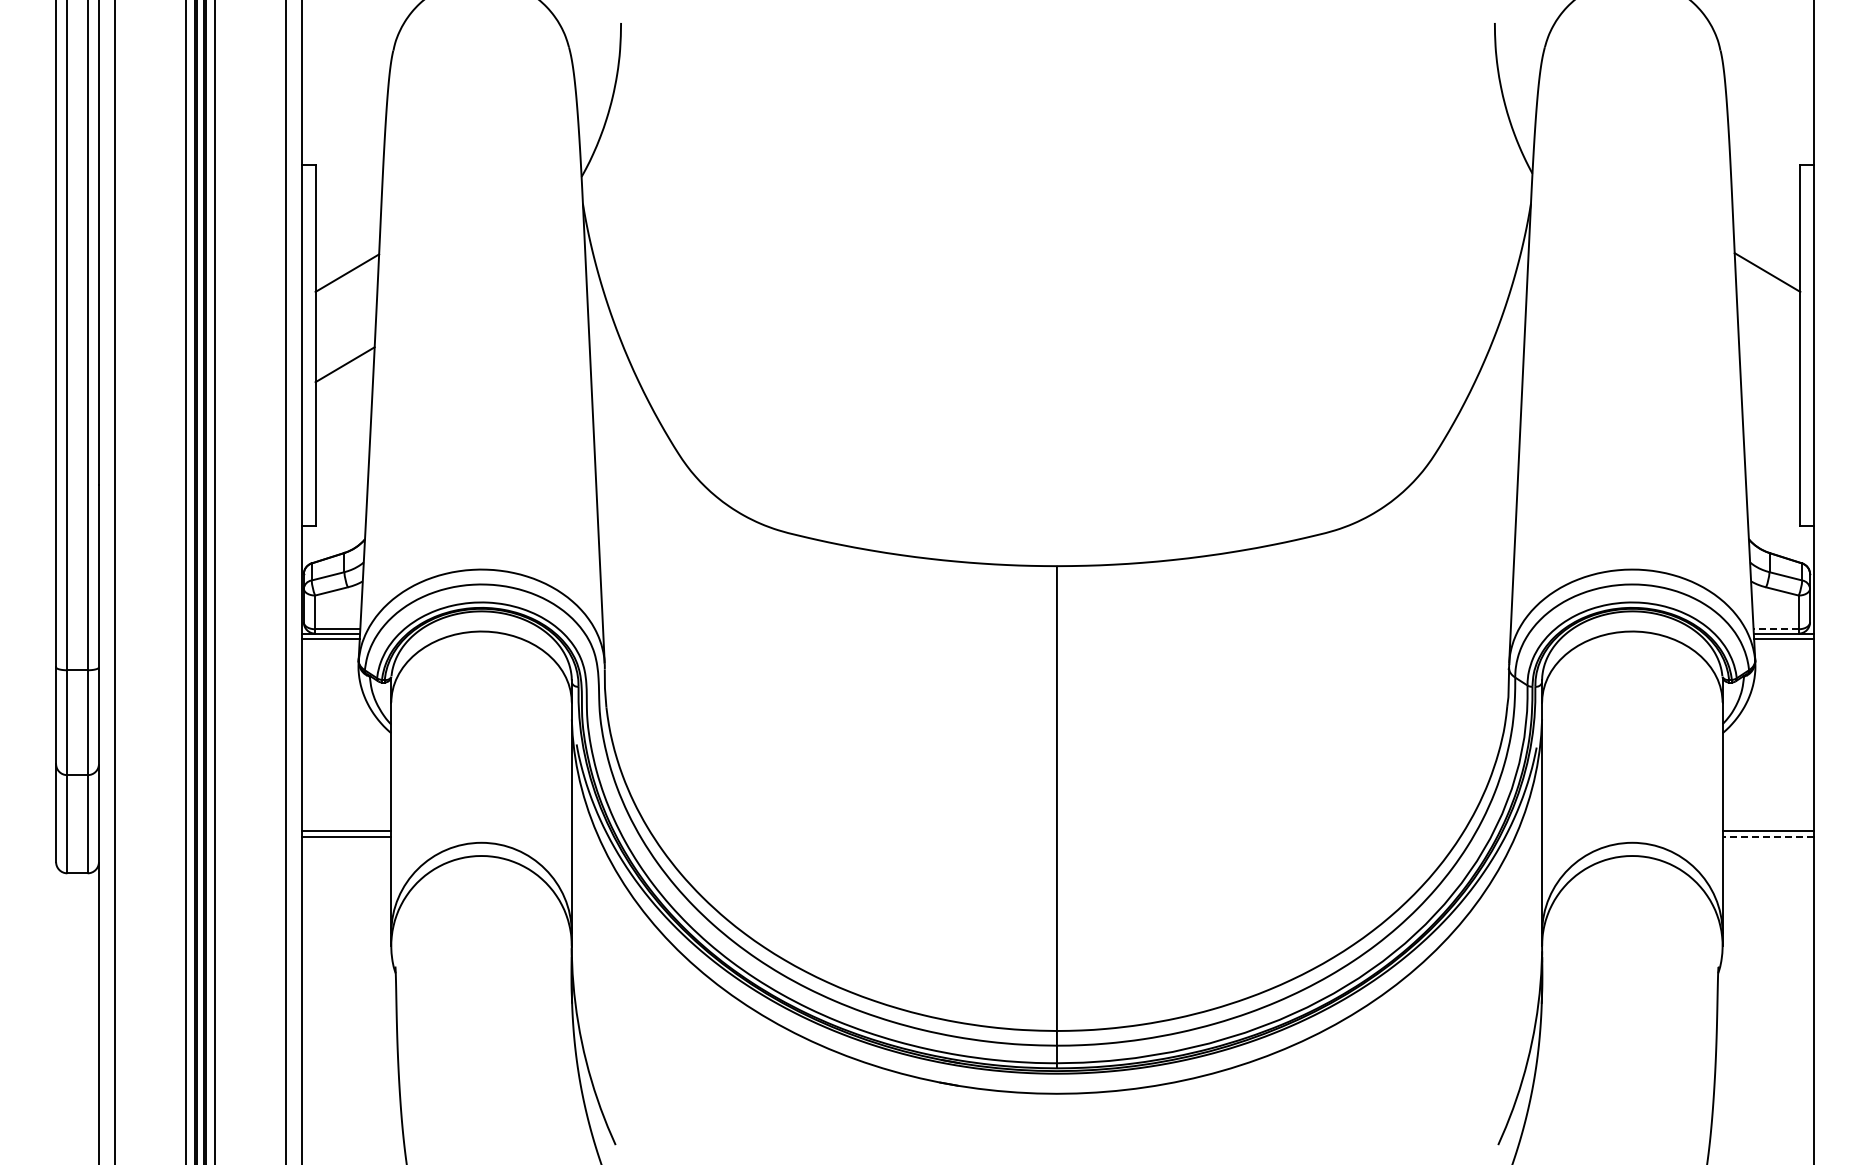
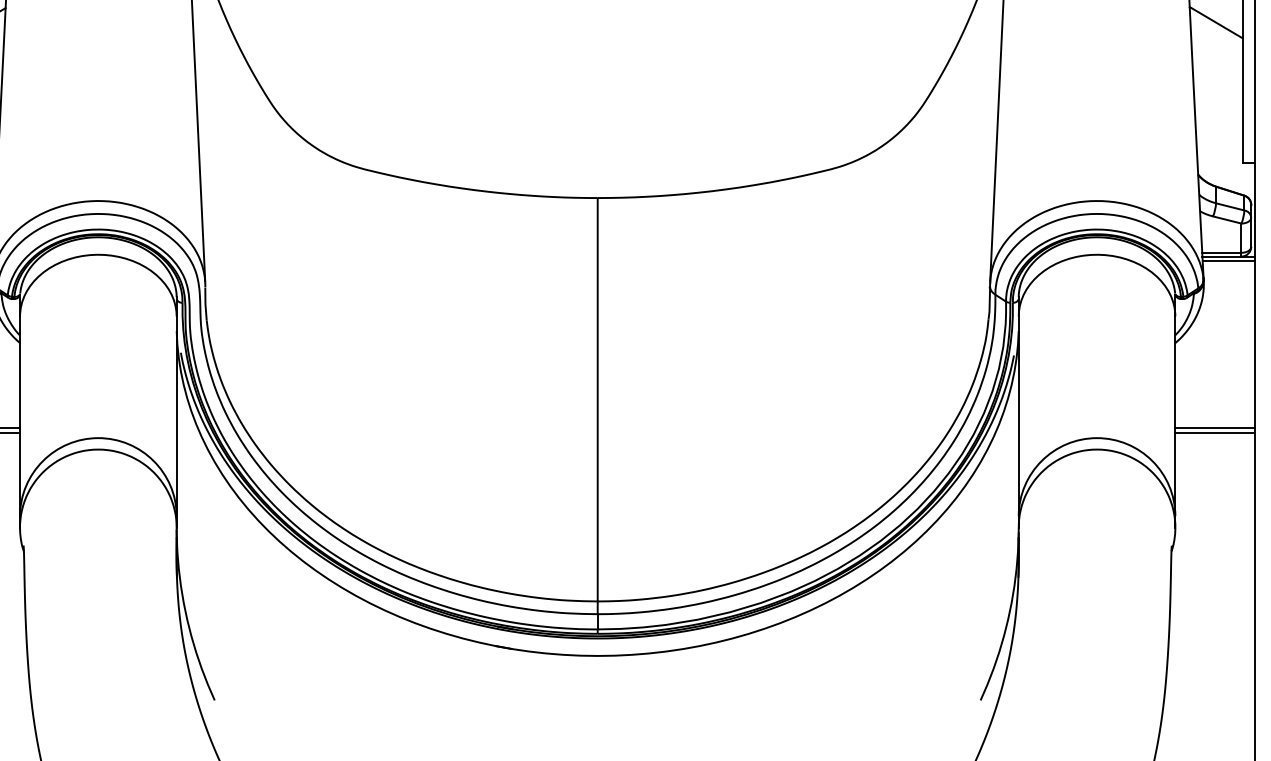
line: (1769, 364) -> (1216, 23), added
line: (1776, 629) -> (1222, 253), dashed -> solid
line: (1768, 836) -> (1215, 432), dashed -> solid

